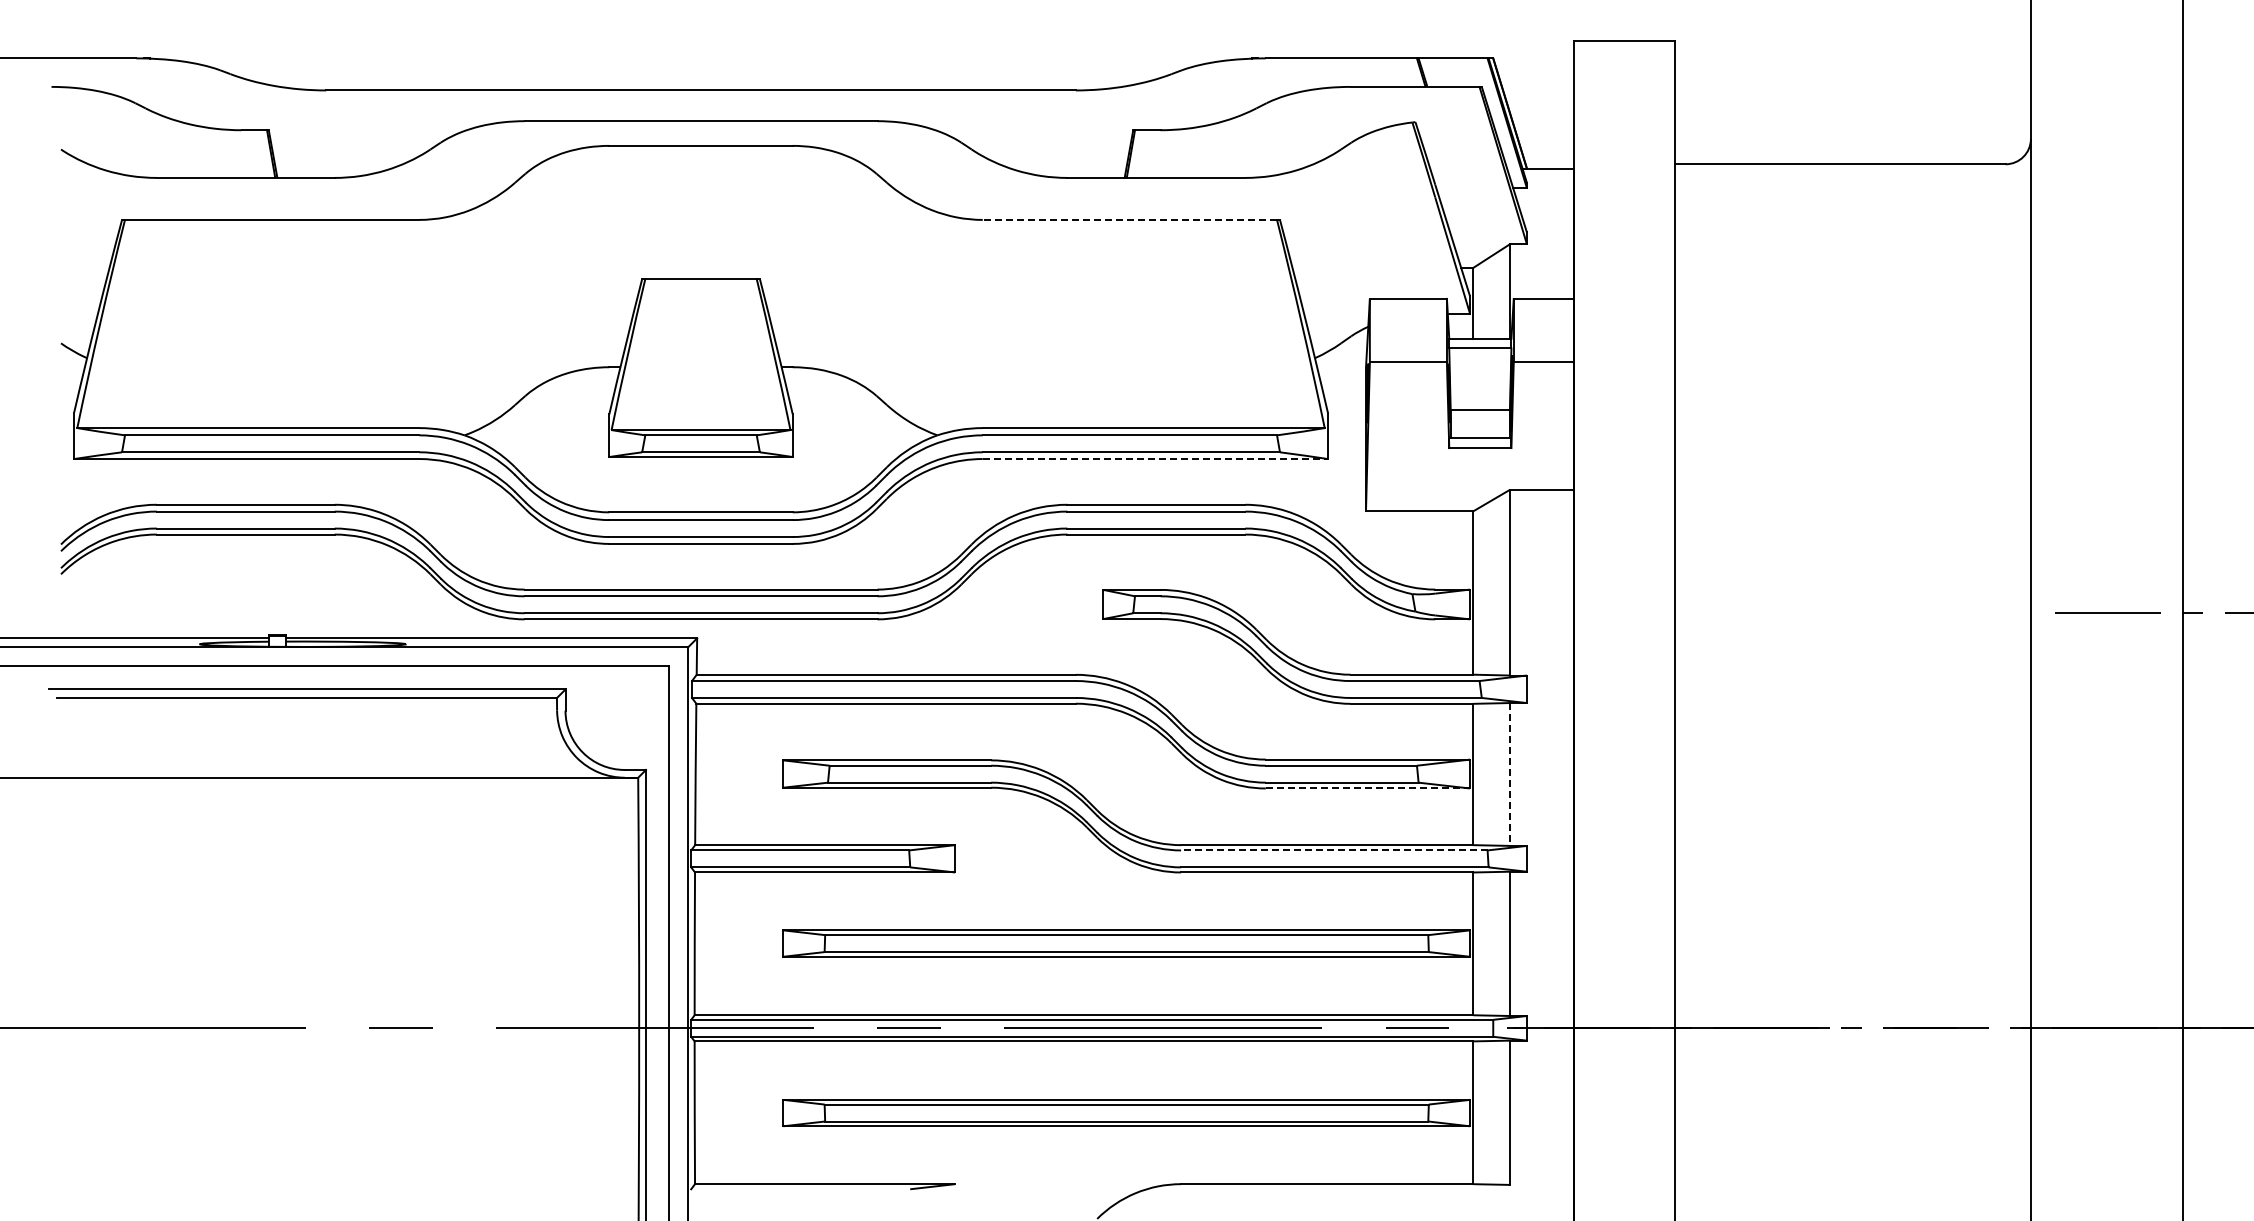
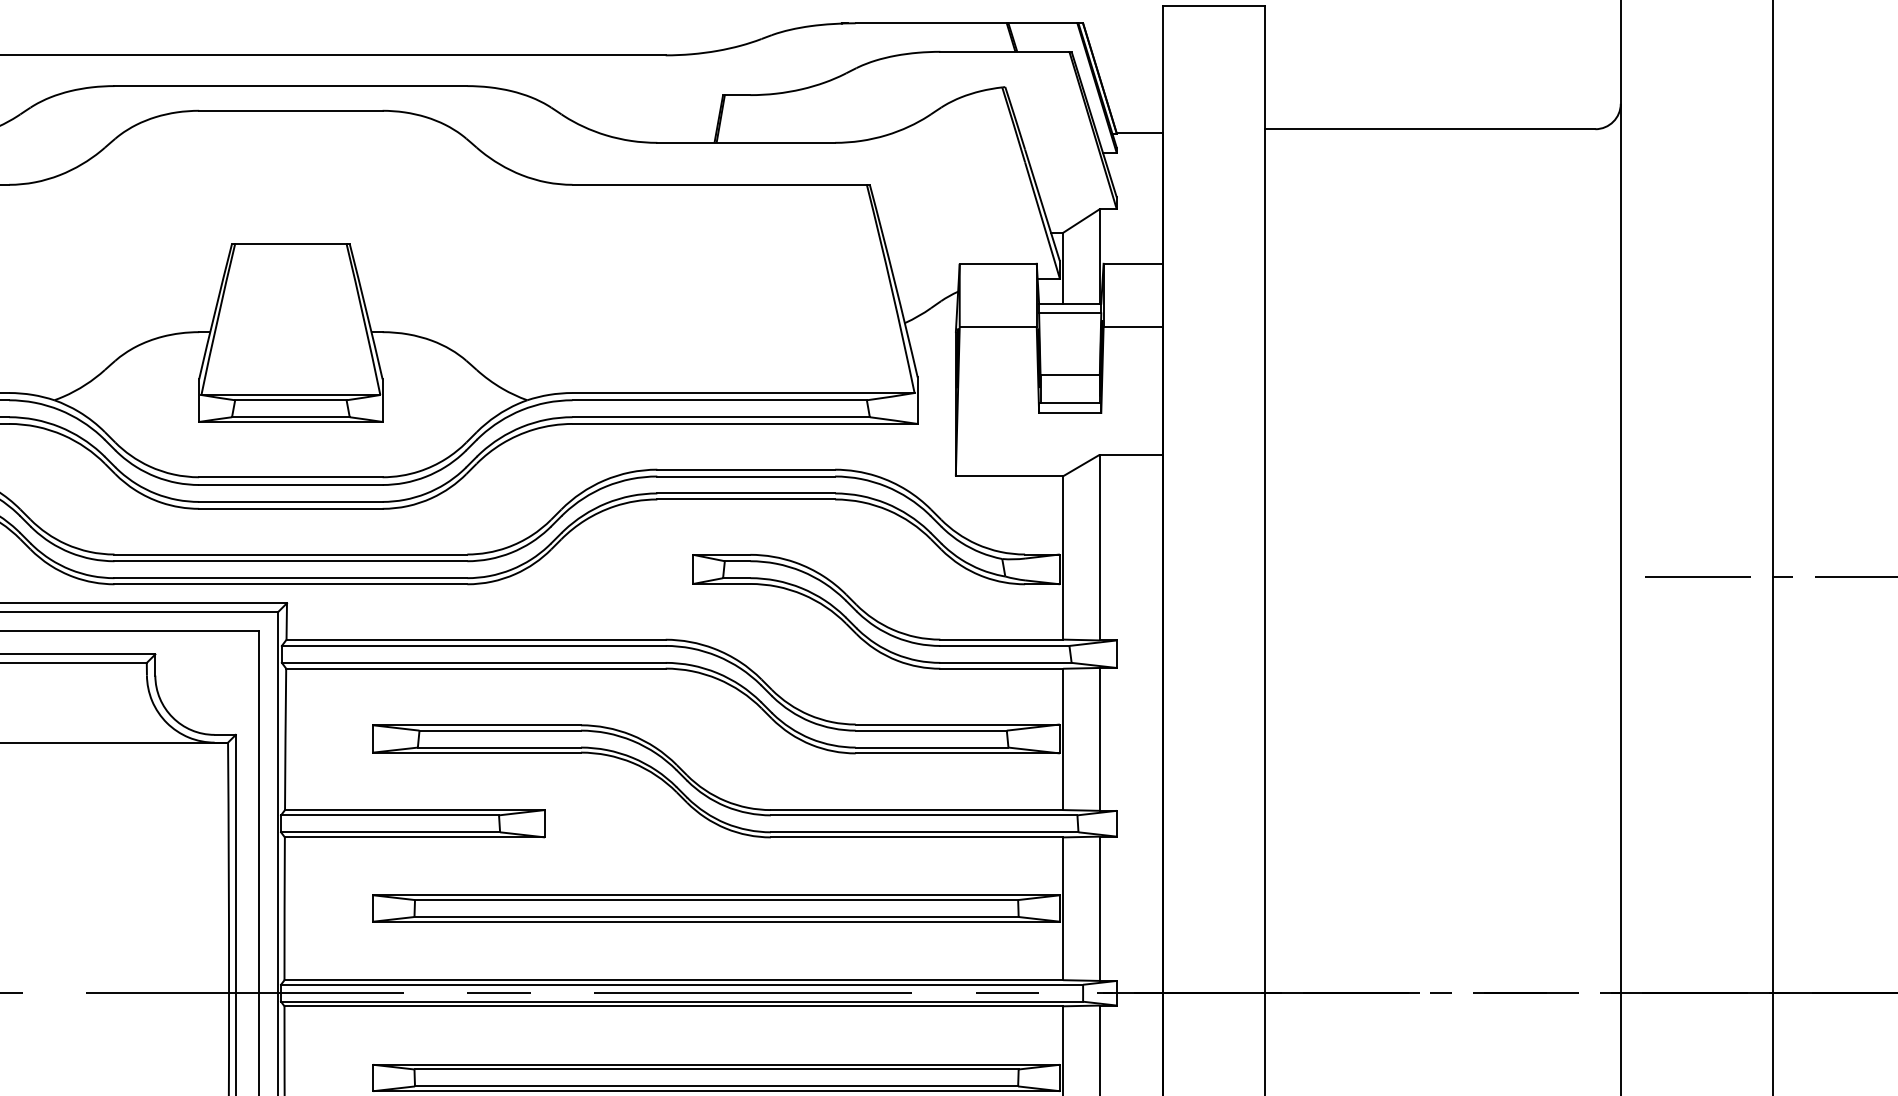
line: (1129, 219) -> (719, 184), dashed -> solid
line: (1155, 459) -> (745, 424), dashed -> solid
line: (1509, 774) -> (1099, 739), dashed -> solid
line: (1368, 788) -> (958, 753), dashed -> solid
line: (1333, 850) -> (923, 815), dashed -> solid

